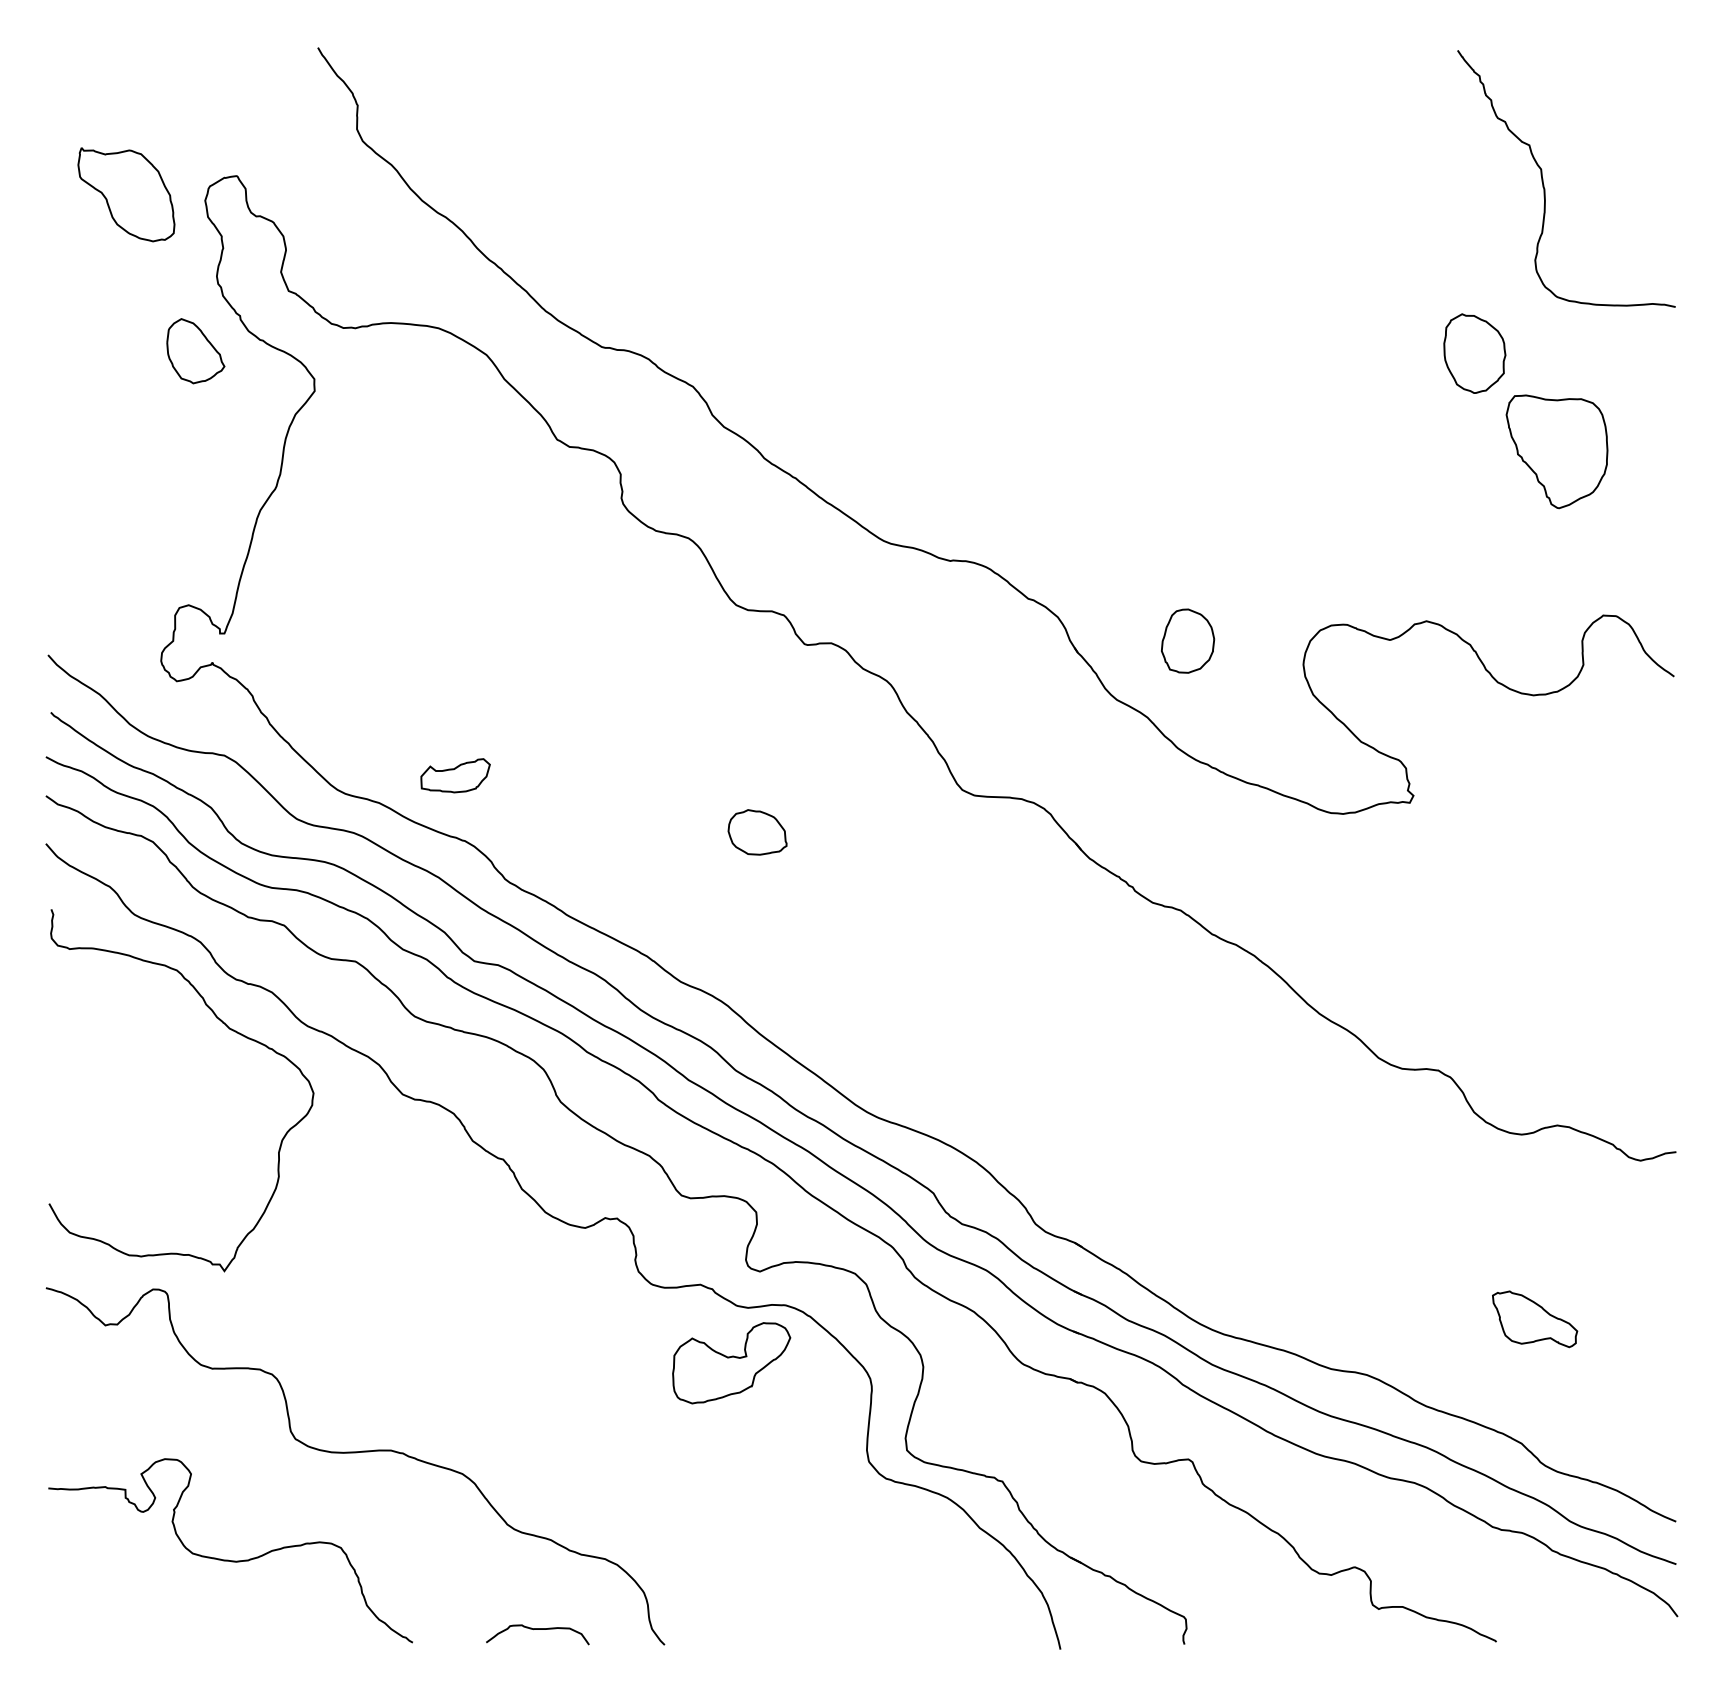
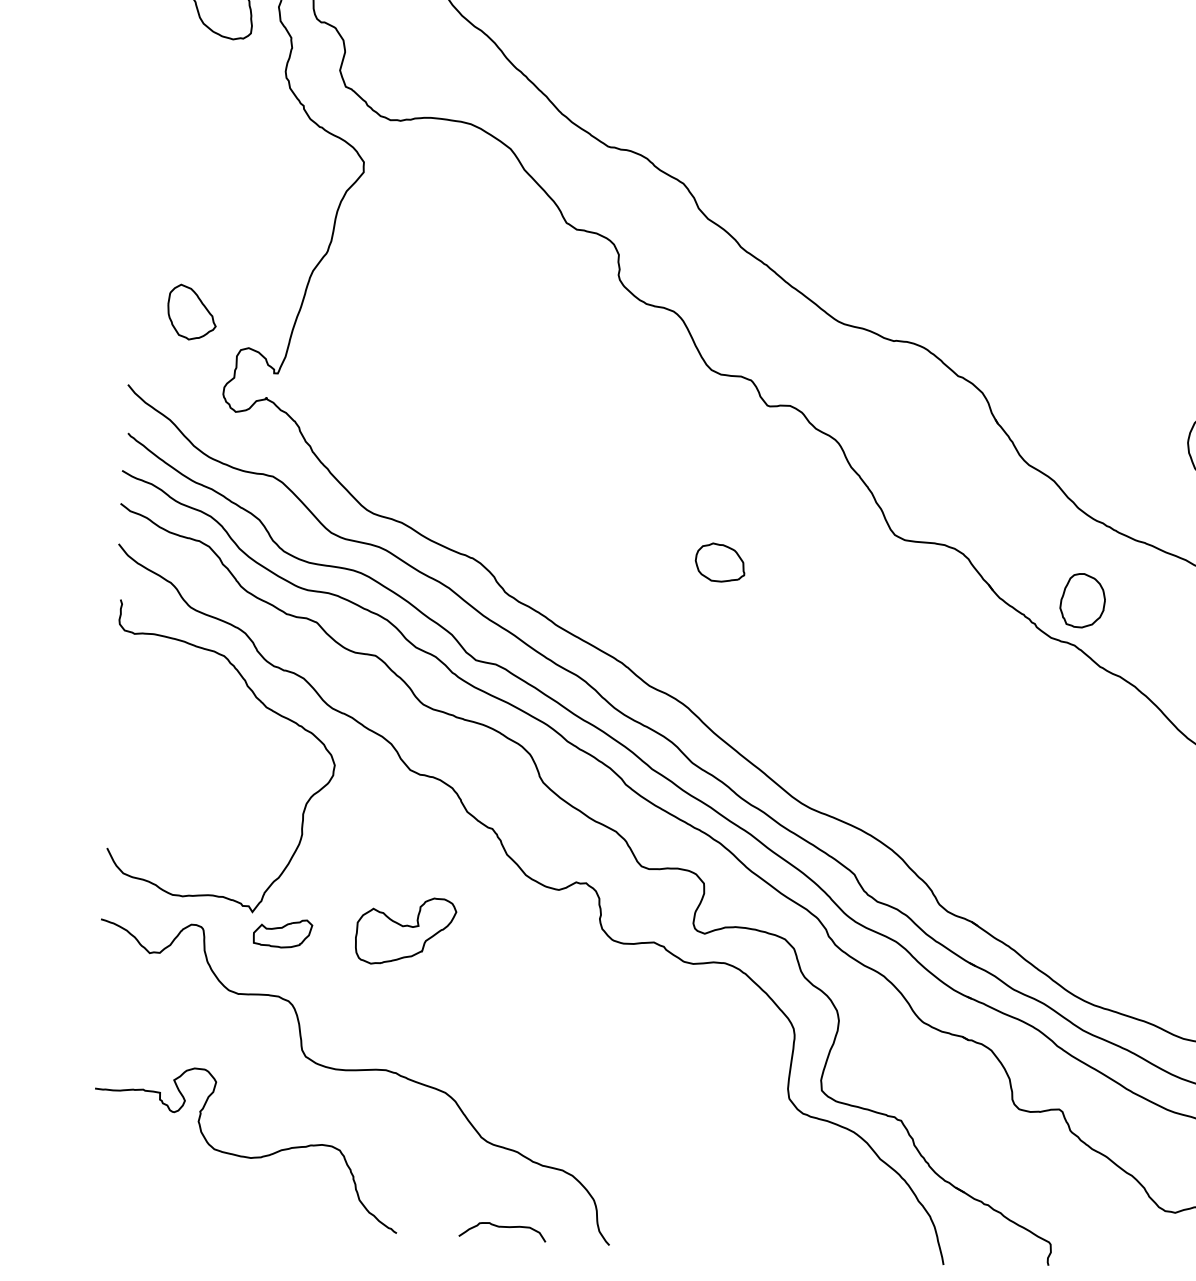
part: (195, 351) -> (191, 312), moved
part: (1188, 640) -> (1083, 600), moved
part: (455, 775) -> (282, 933), moved
part: (731, 1363) -> (405, 931), moved

